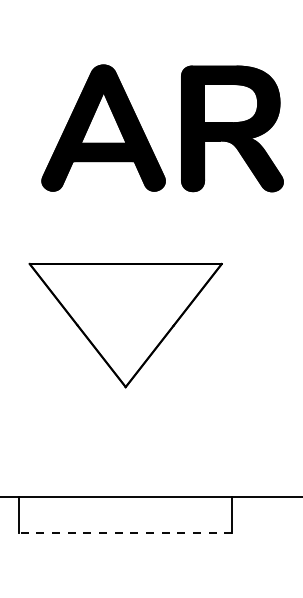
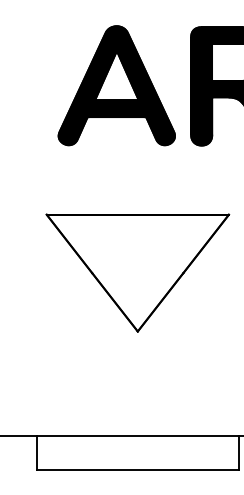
line: (125, 532) -> (137, 469), dashed -> solid

